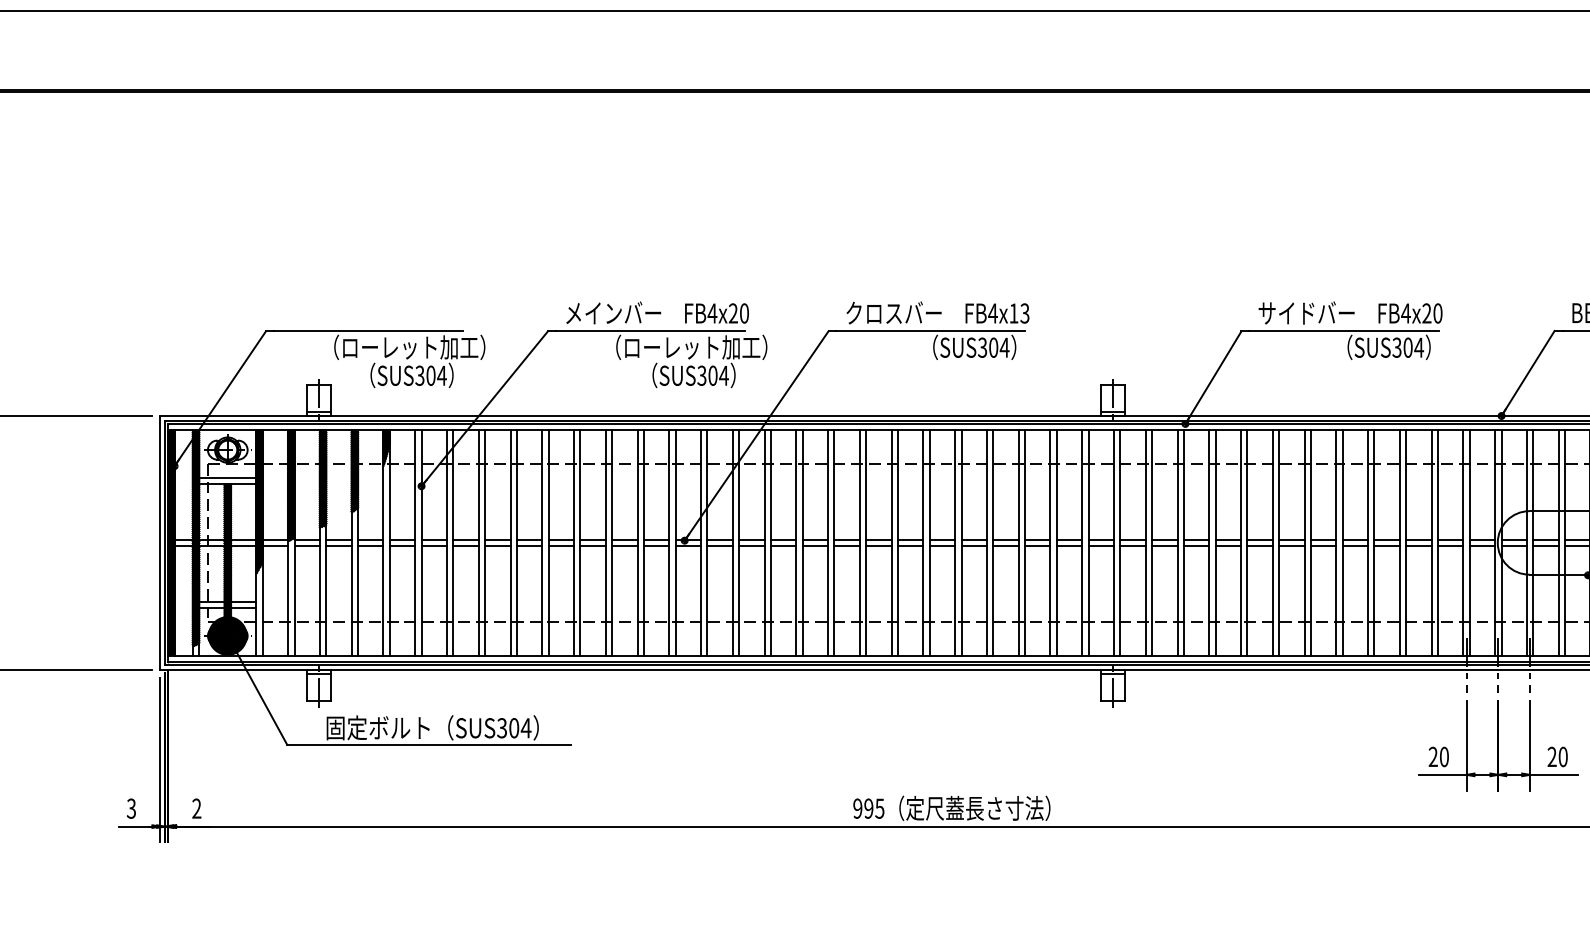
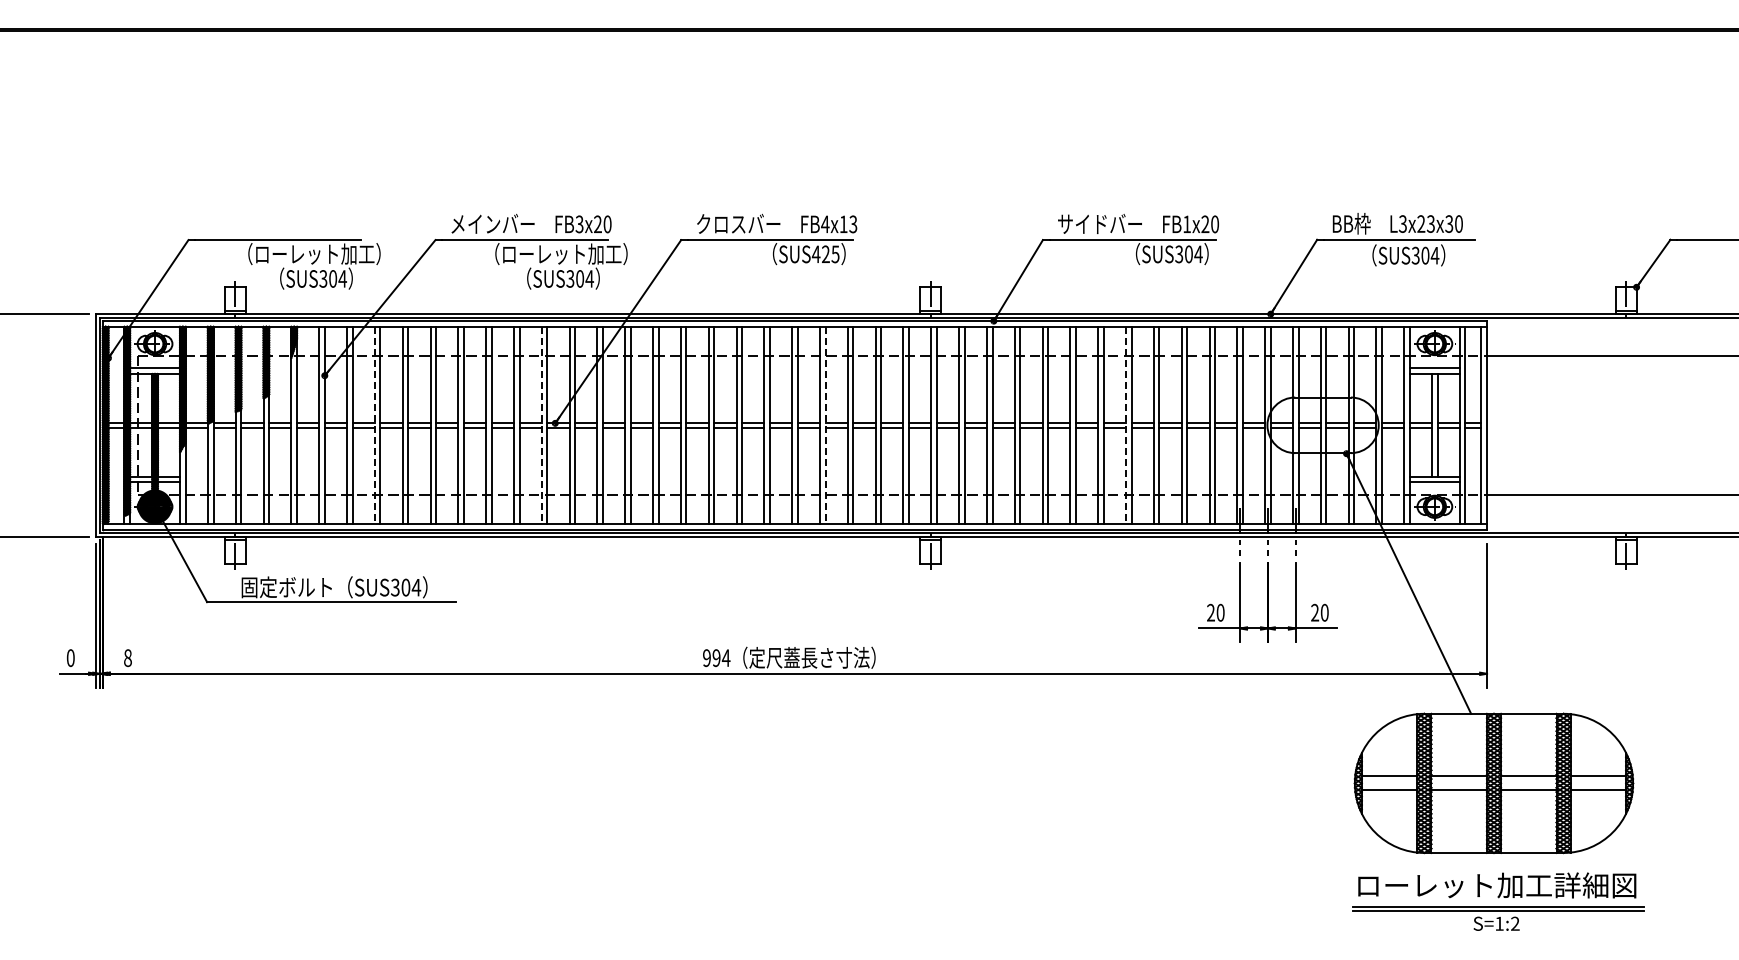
text: (712, 313) -> (579, 224), FB4x20 -> FB3x20
text: (1405, 313) -> (1186, 224), FB4x20 -> FB1x20
text: (993, 347) -> (825, 254), SUS304 -> SUS425
line: (478, 543) -> (374, 425), solid -> dashed
line: (668, 543) -> (541, 425), solid -> dashed
line: (993, 543) -> (825, 425), solid -> dashed
line: (1336, 543) -> (1126, 425), solid -> dashed
text: (131, 807) -> (70, 657), 3 -> 0
text: (196, 809) -> (127, 658), 2 -> 8
text: (879, 809) -> (725, 658), 995 -> 994

